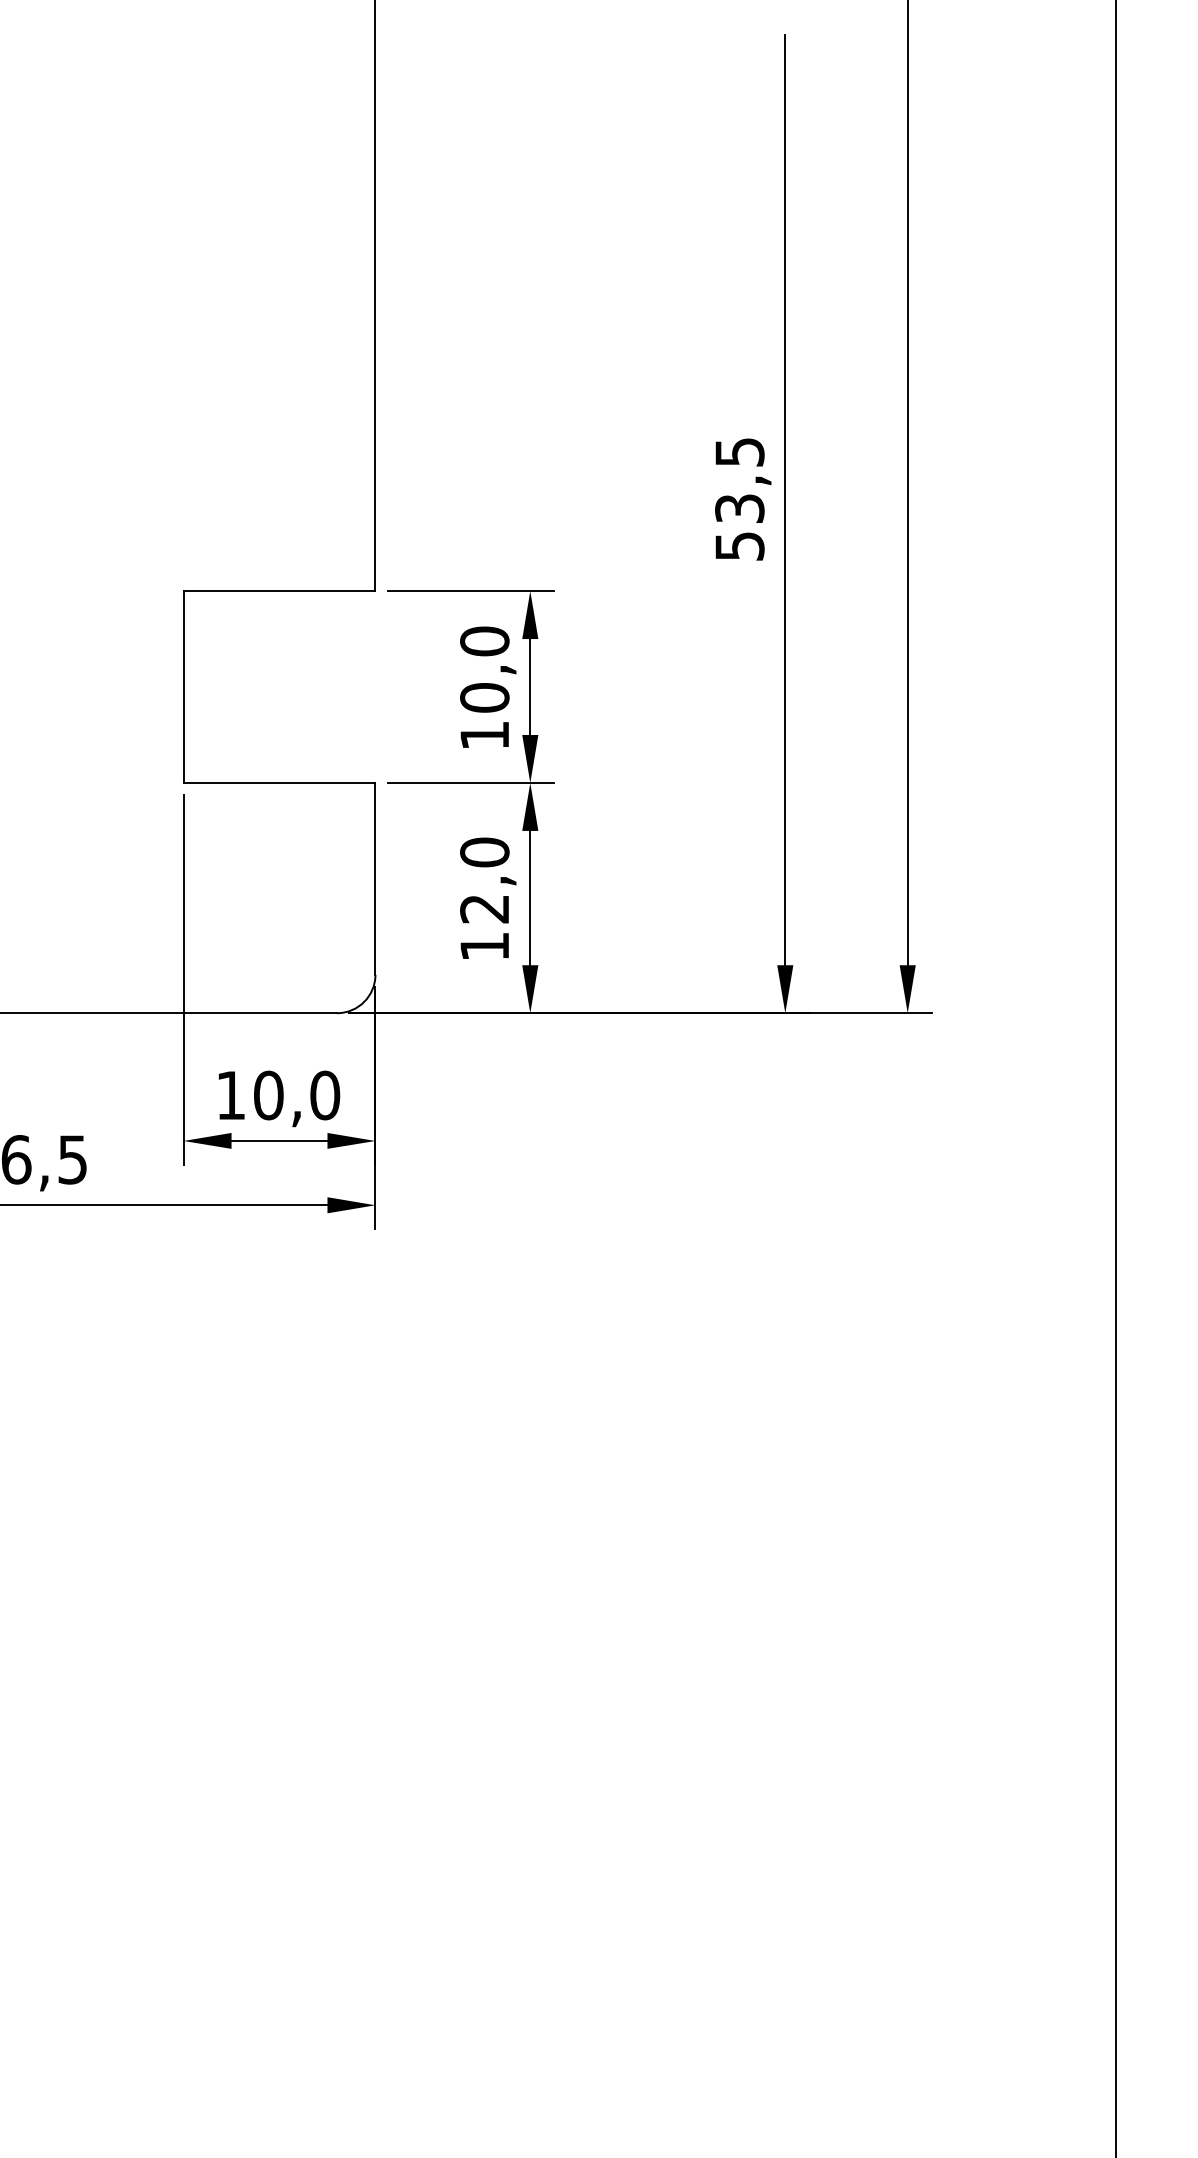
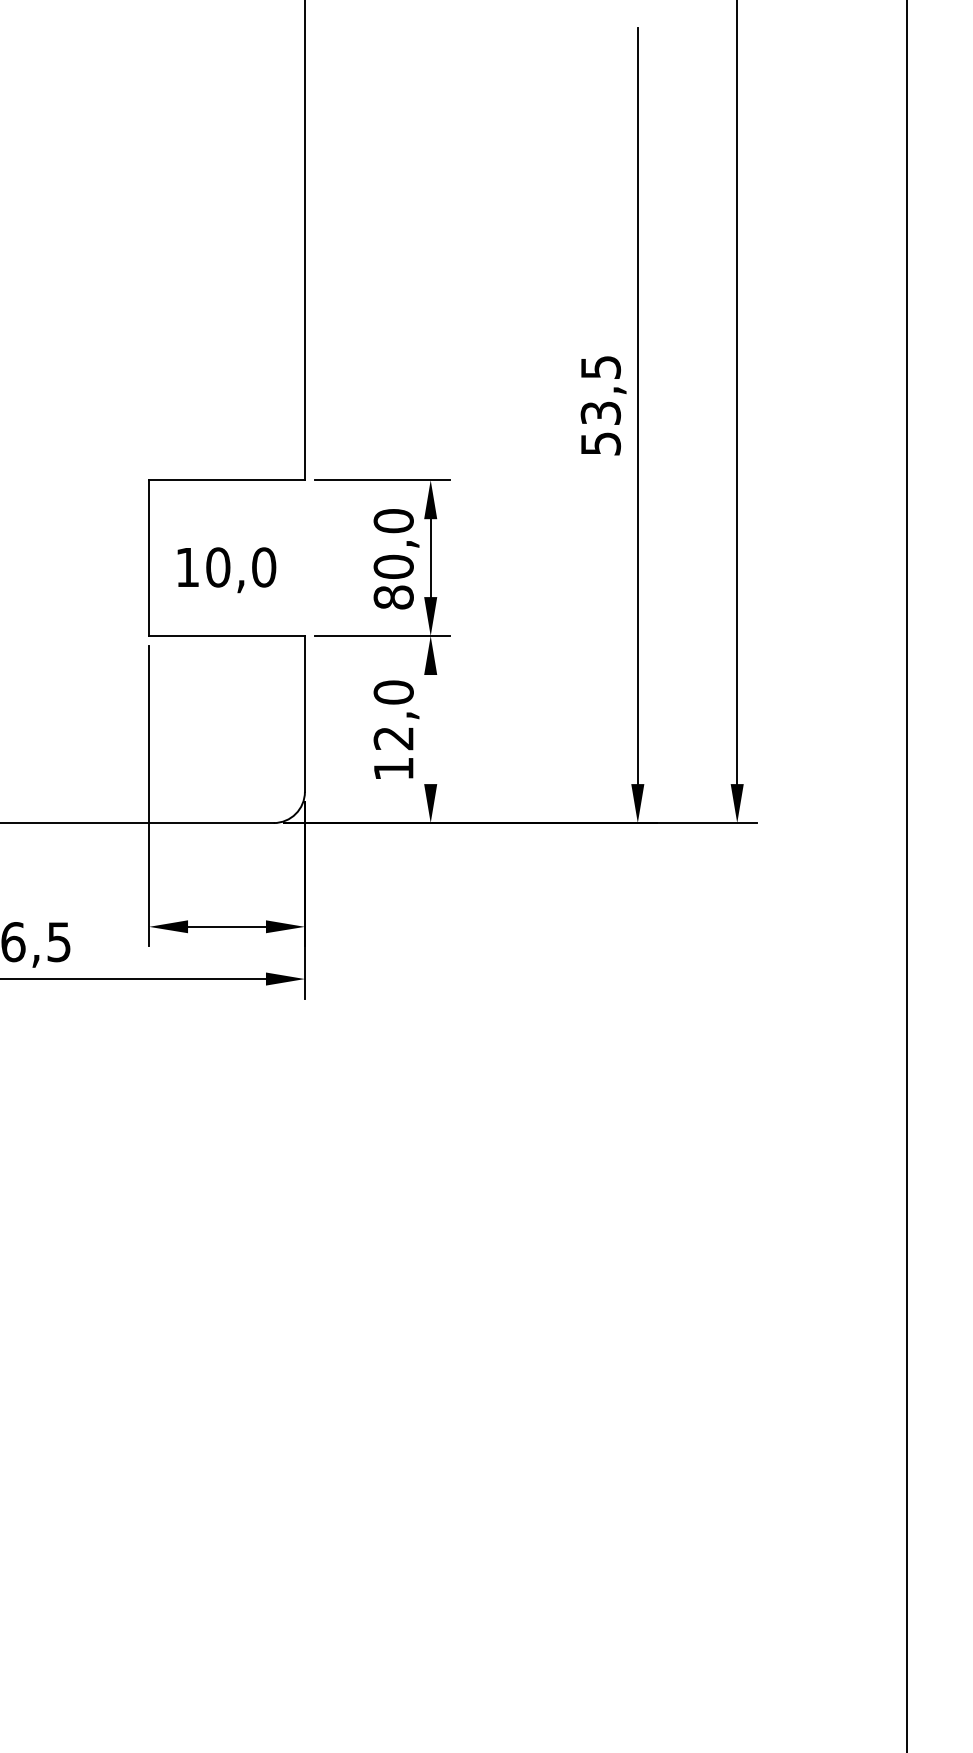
text: (484, 735) -> (393, 597), 10,0 -> 80,0
line: (530, 897) -> (430, 729), removed
text: (279, 1098) -> (227, 569), moved

